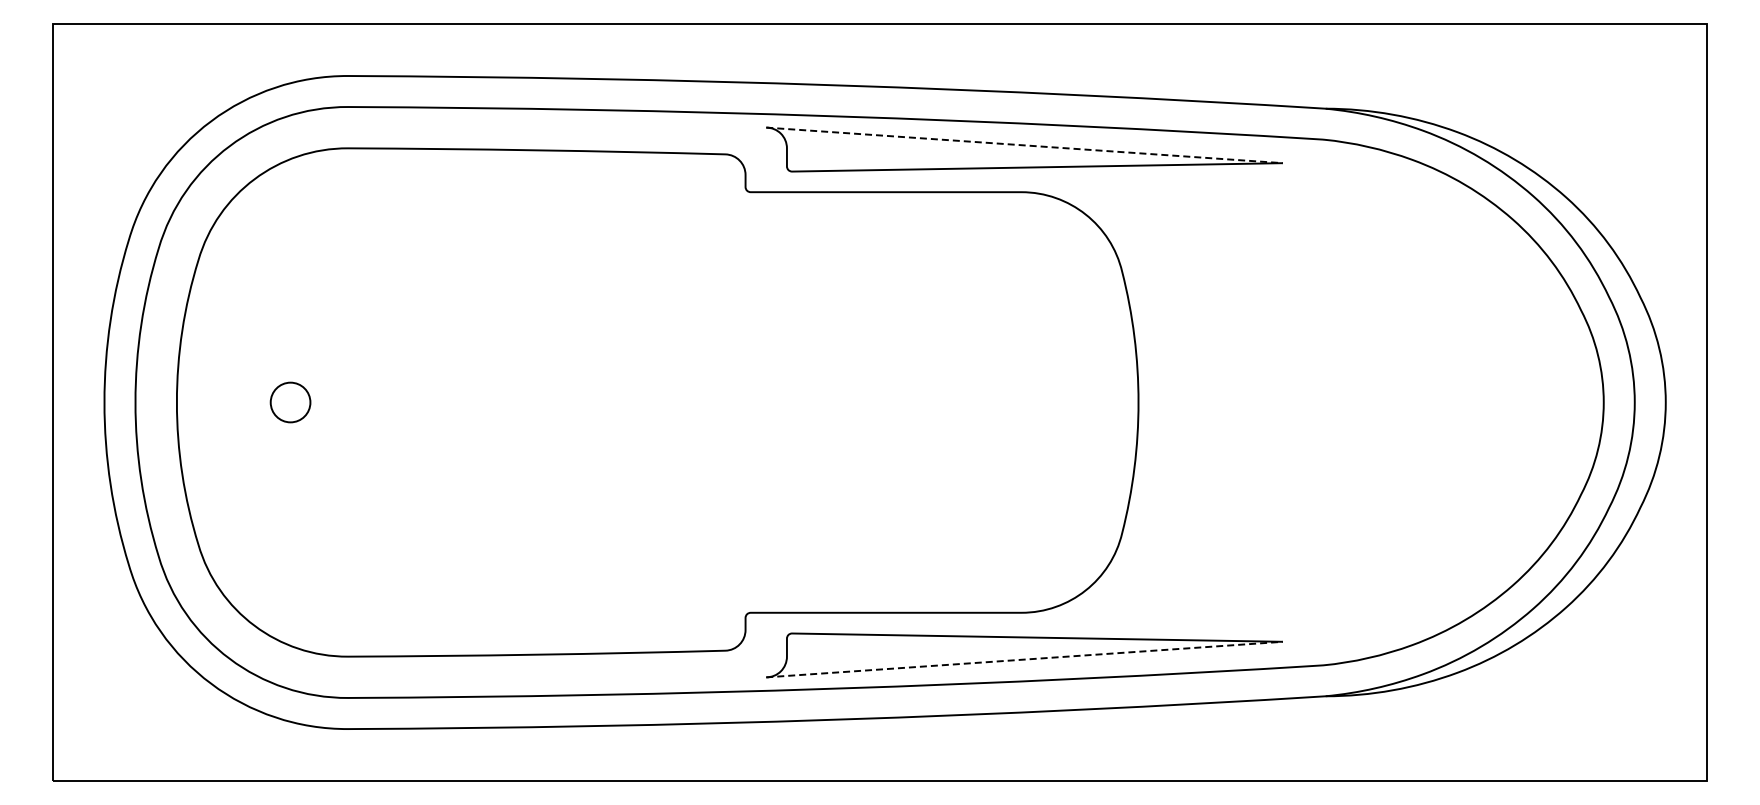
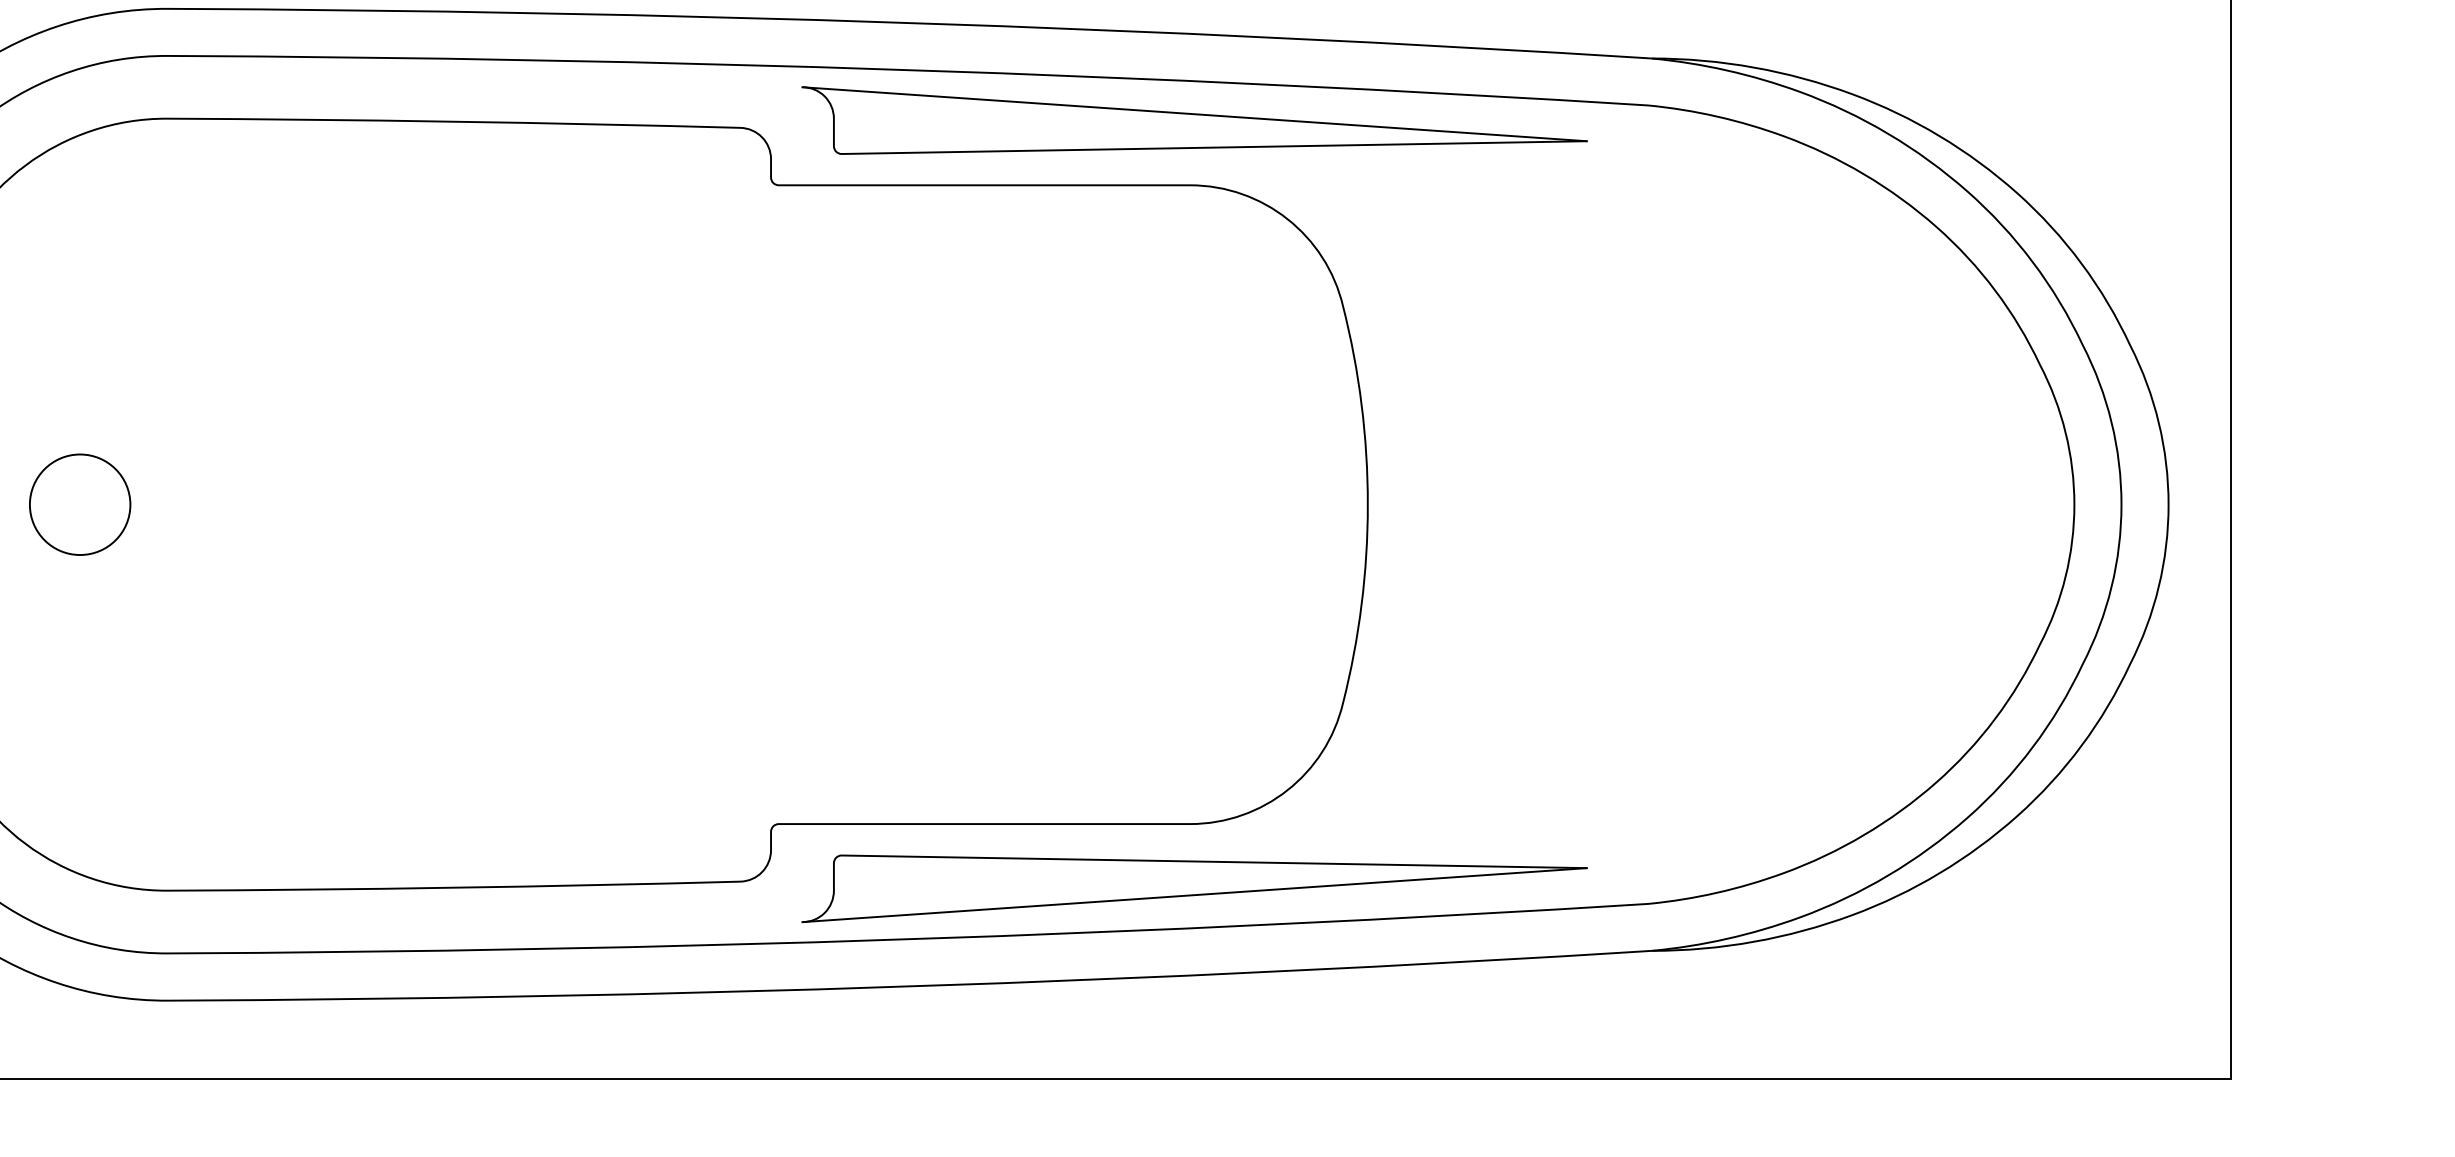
line: (1024, 145) -> (1194, 114), dashed -> solid
circle: (290, 402) -> (79, 504), size x1.67
line: (1024, 659) -> (1194, 894), dashed -> solid

